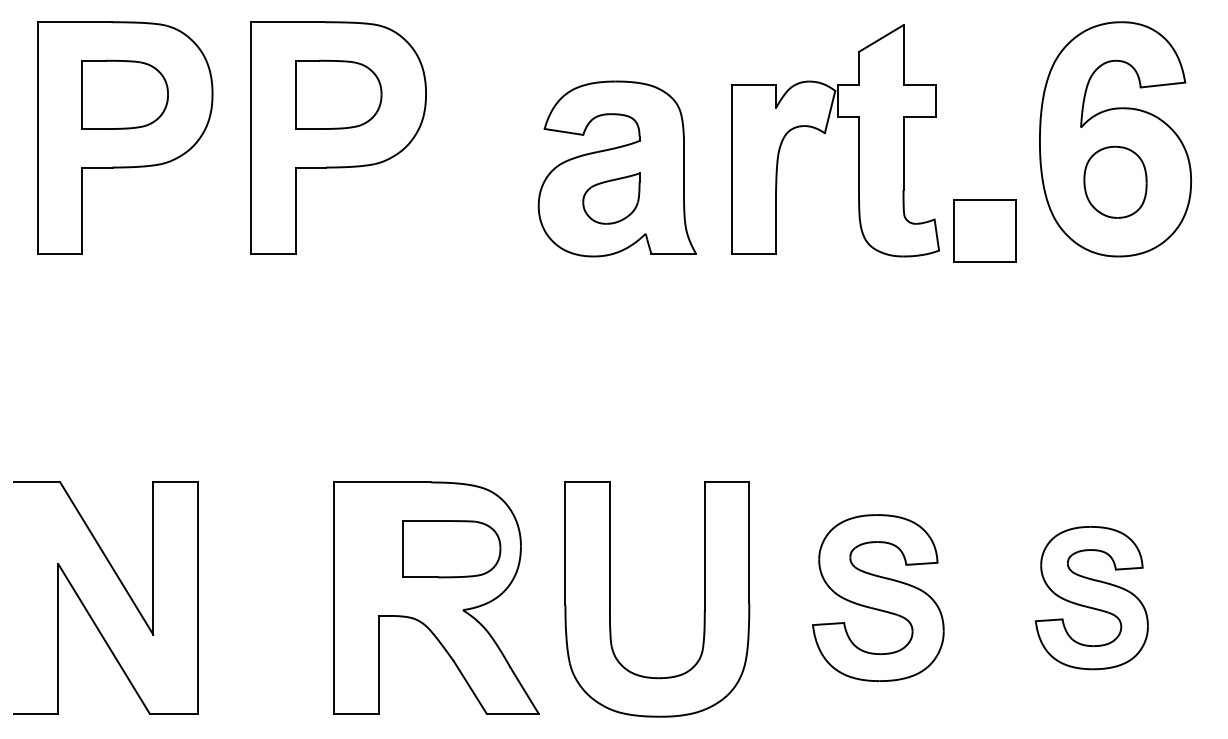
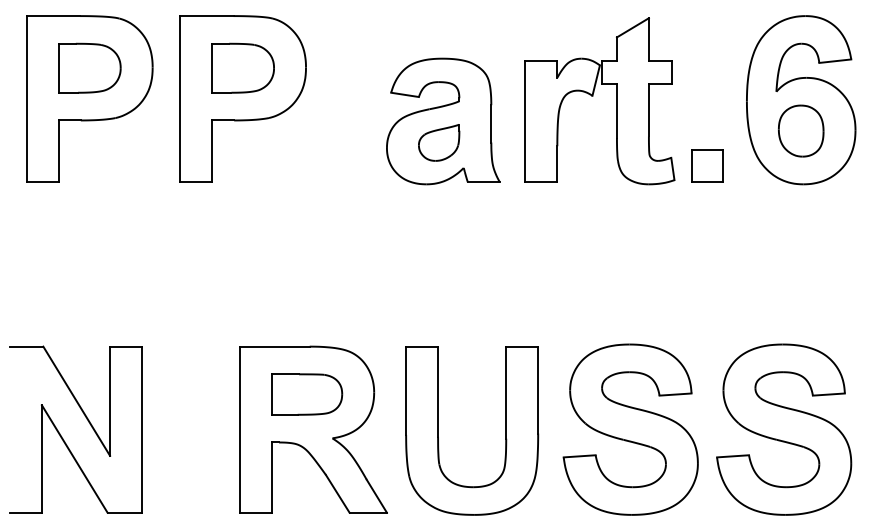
part: (984, 231) -> (707, 166), size x0.71
part: (451, 549) -> (307, 394), moved
part: (878, 597) -> (630, 429), size x1.43
part: (1091, 597) -> (783, 429), size x1.67

